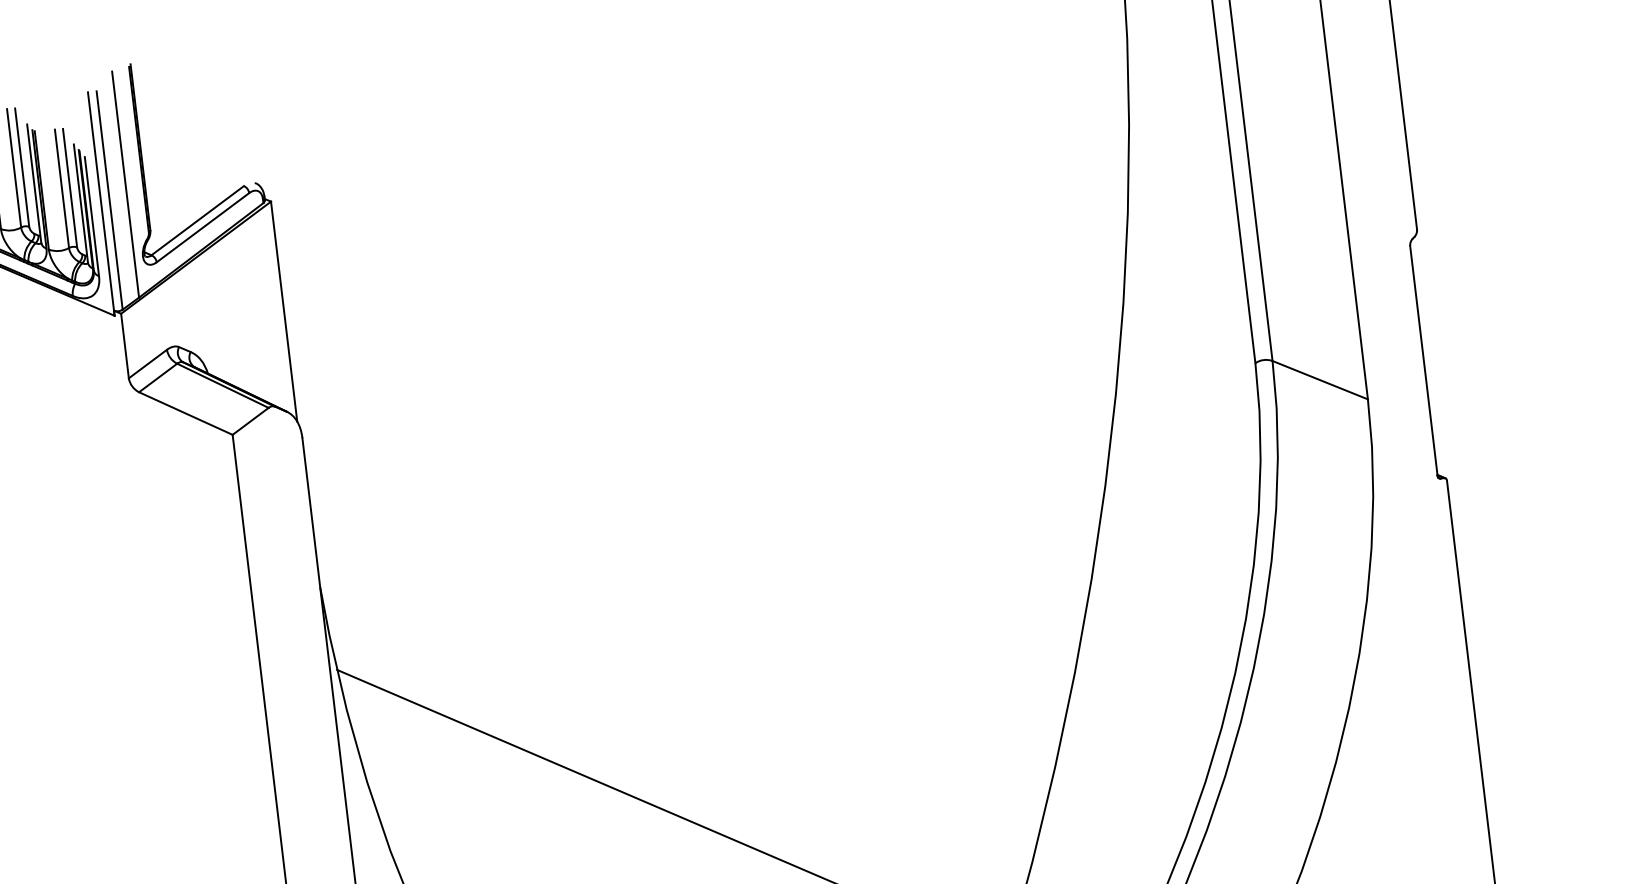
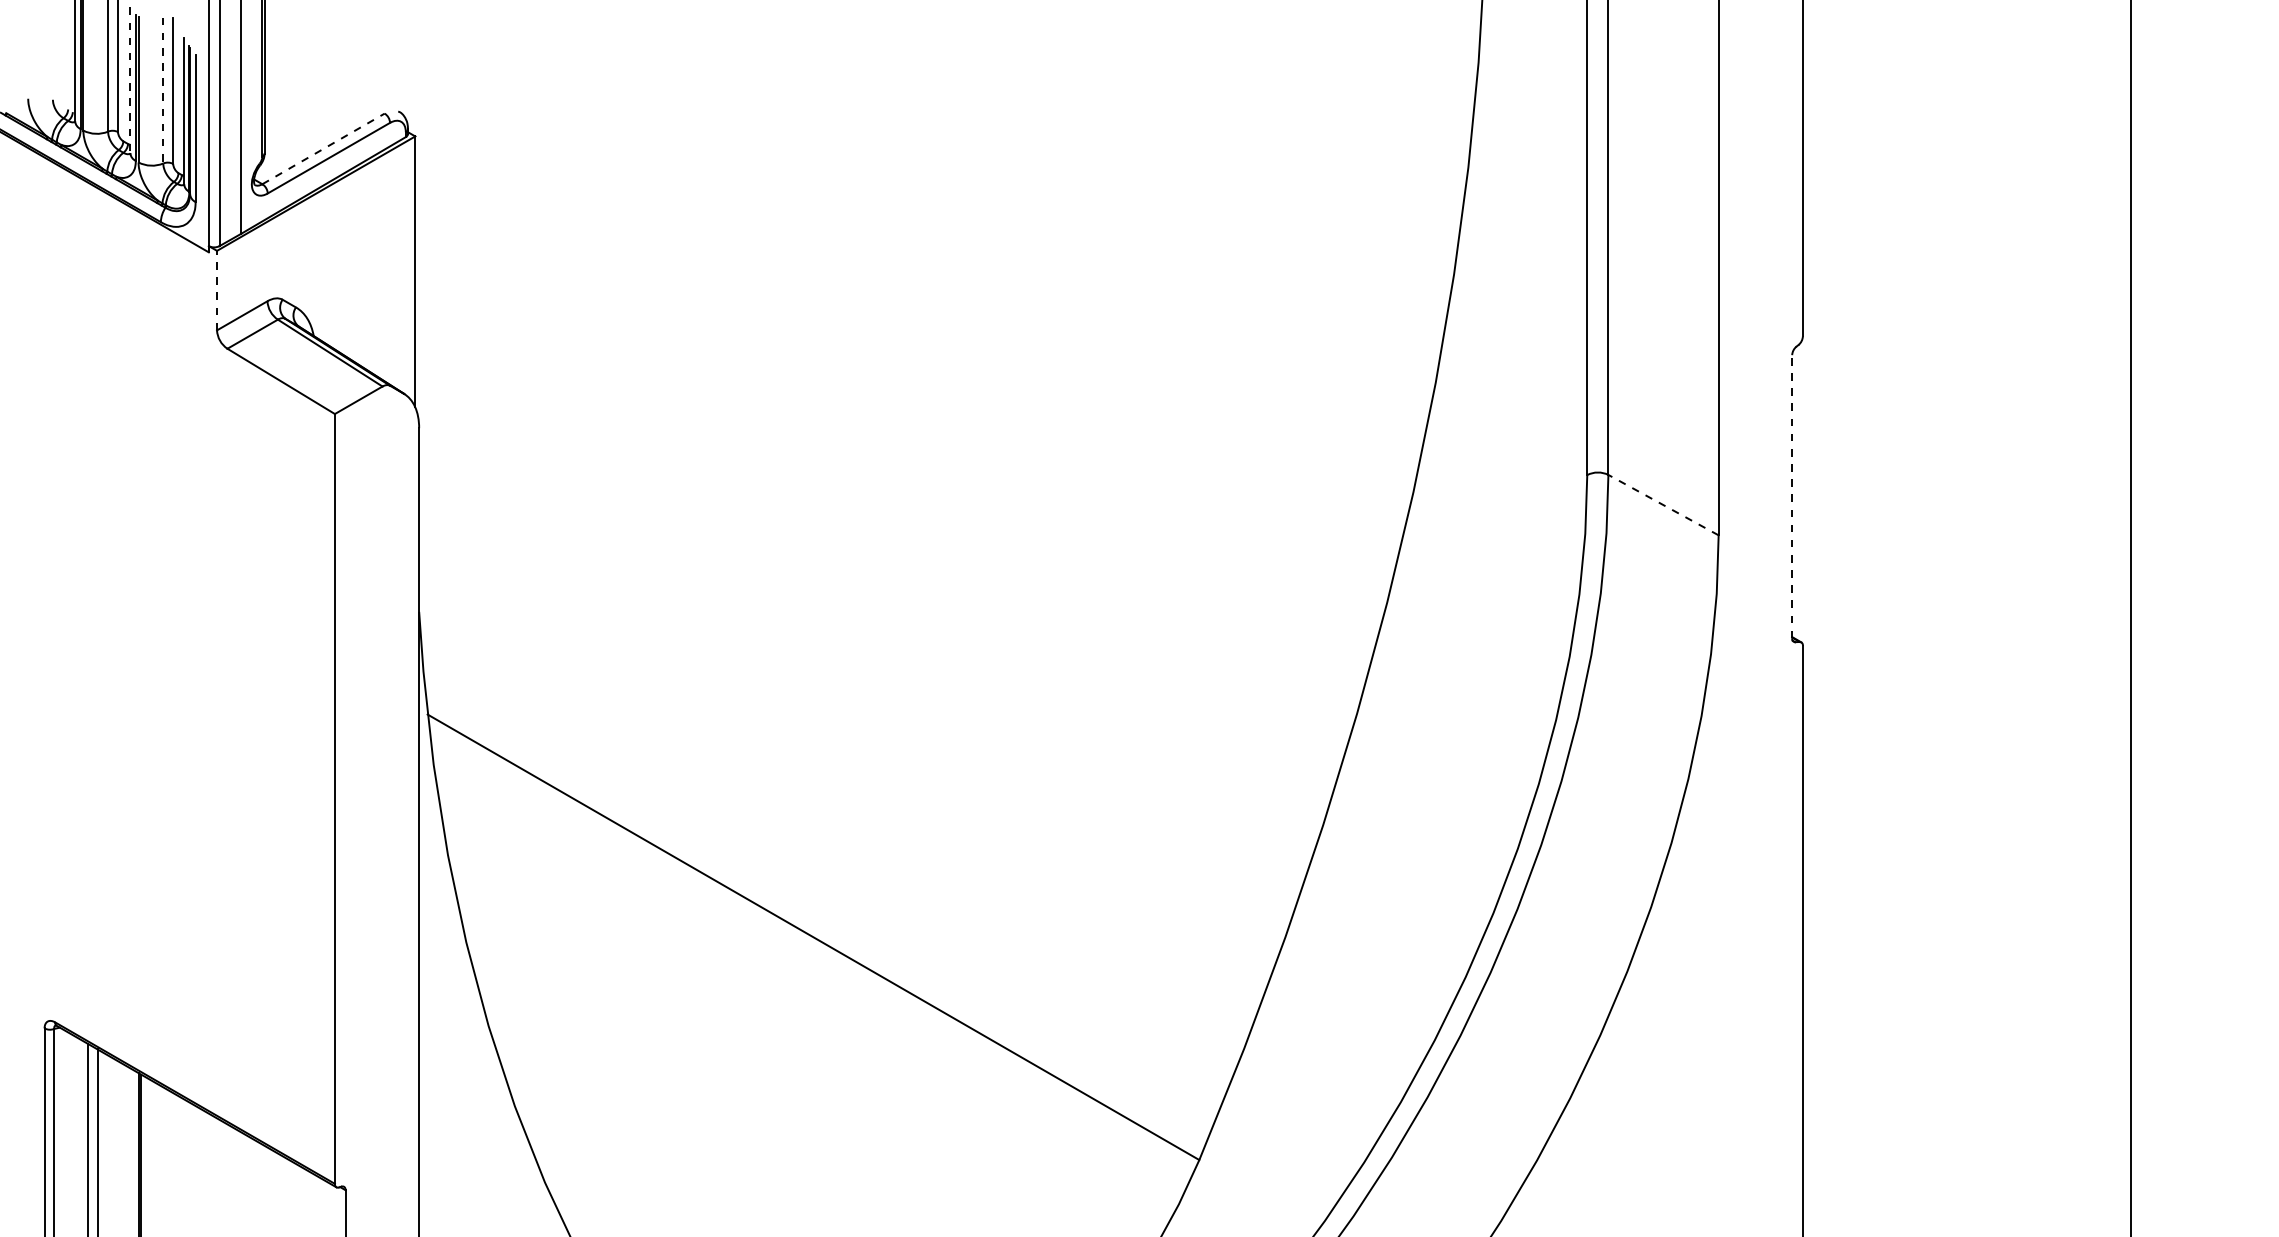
line: (34, 183) -> (130, 80), solid -> dashed
line: (62, 188) -> (163, 90), solid -> dashed
line: (197, 220) -> (323, 148), solid -> dashed
line: (125, 345) -> (217, 290), solid -> dashed
line: (1424, 360) -> (1792, 496), solid -> dashed
line: (1320, 380) -> (1663, 505), solid -> dashed

